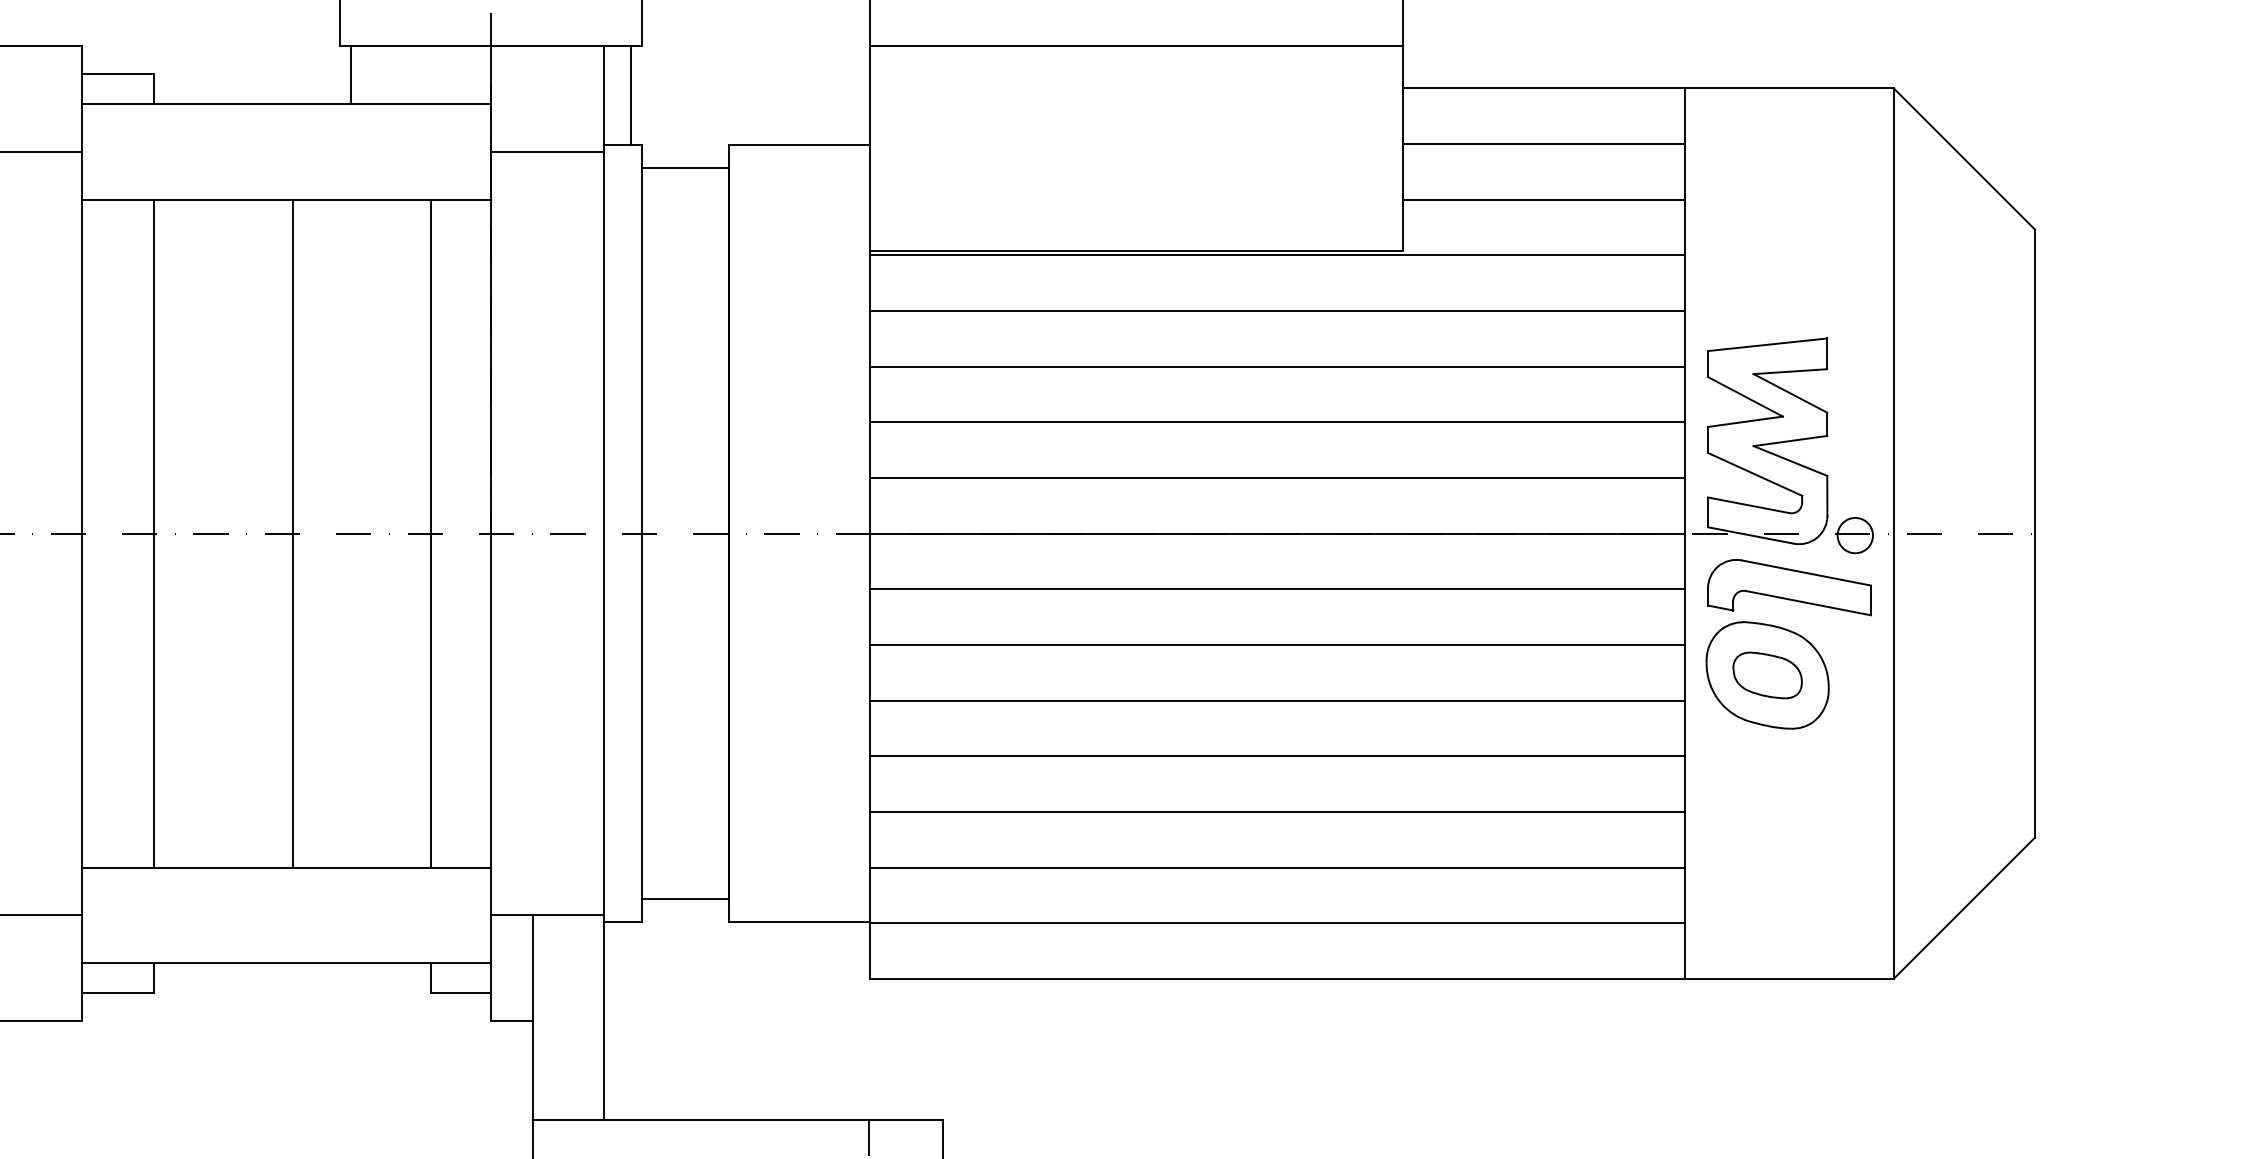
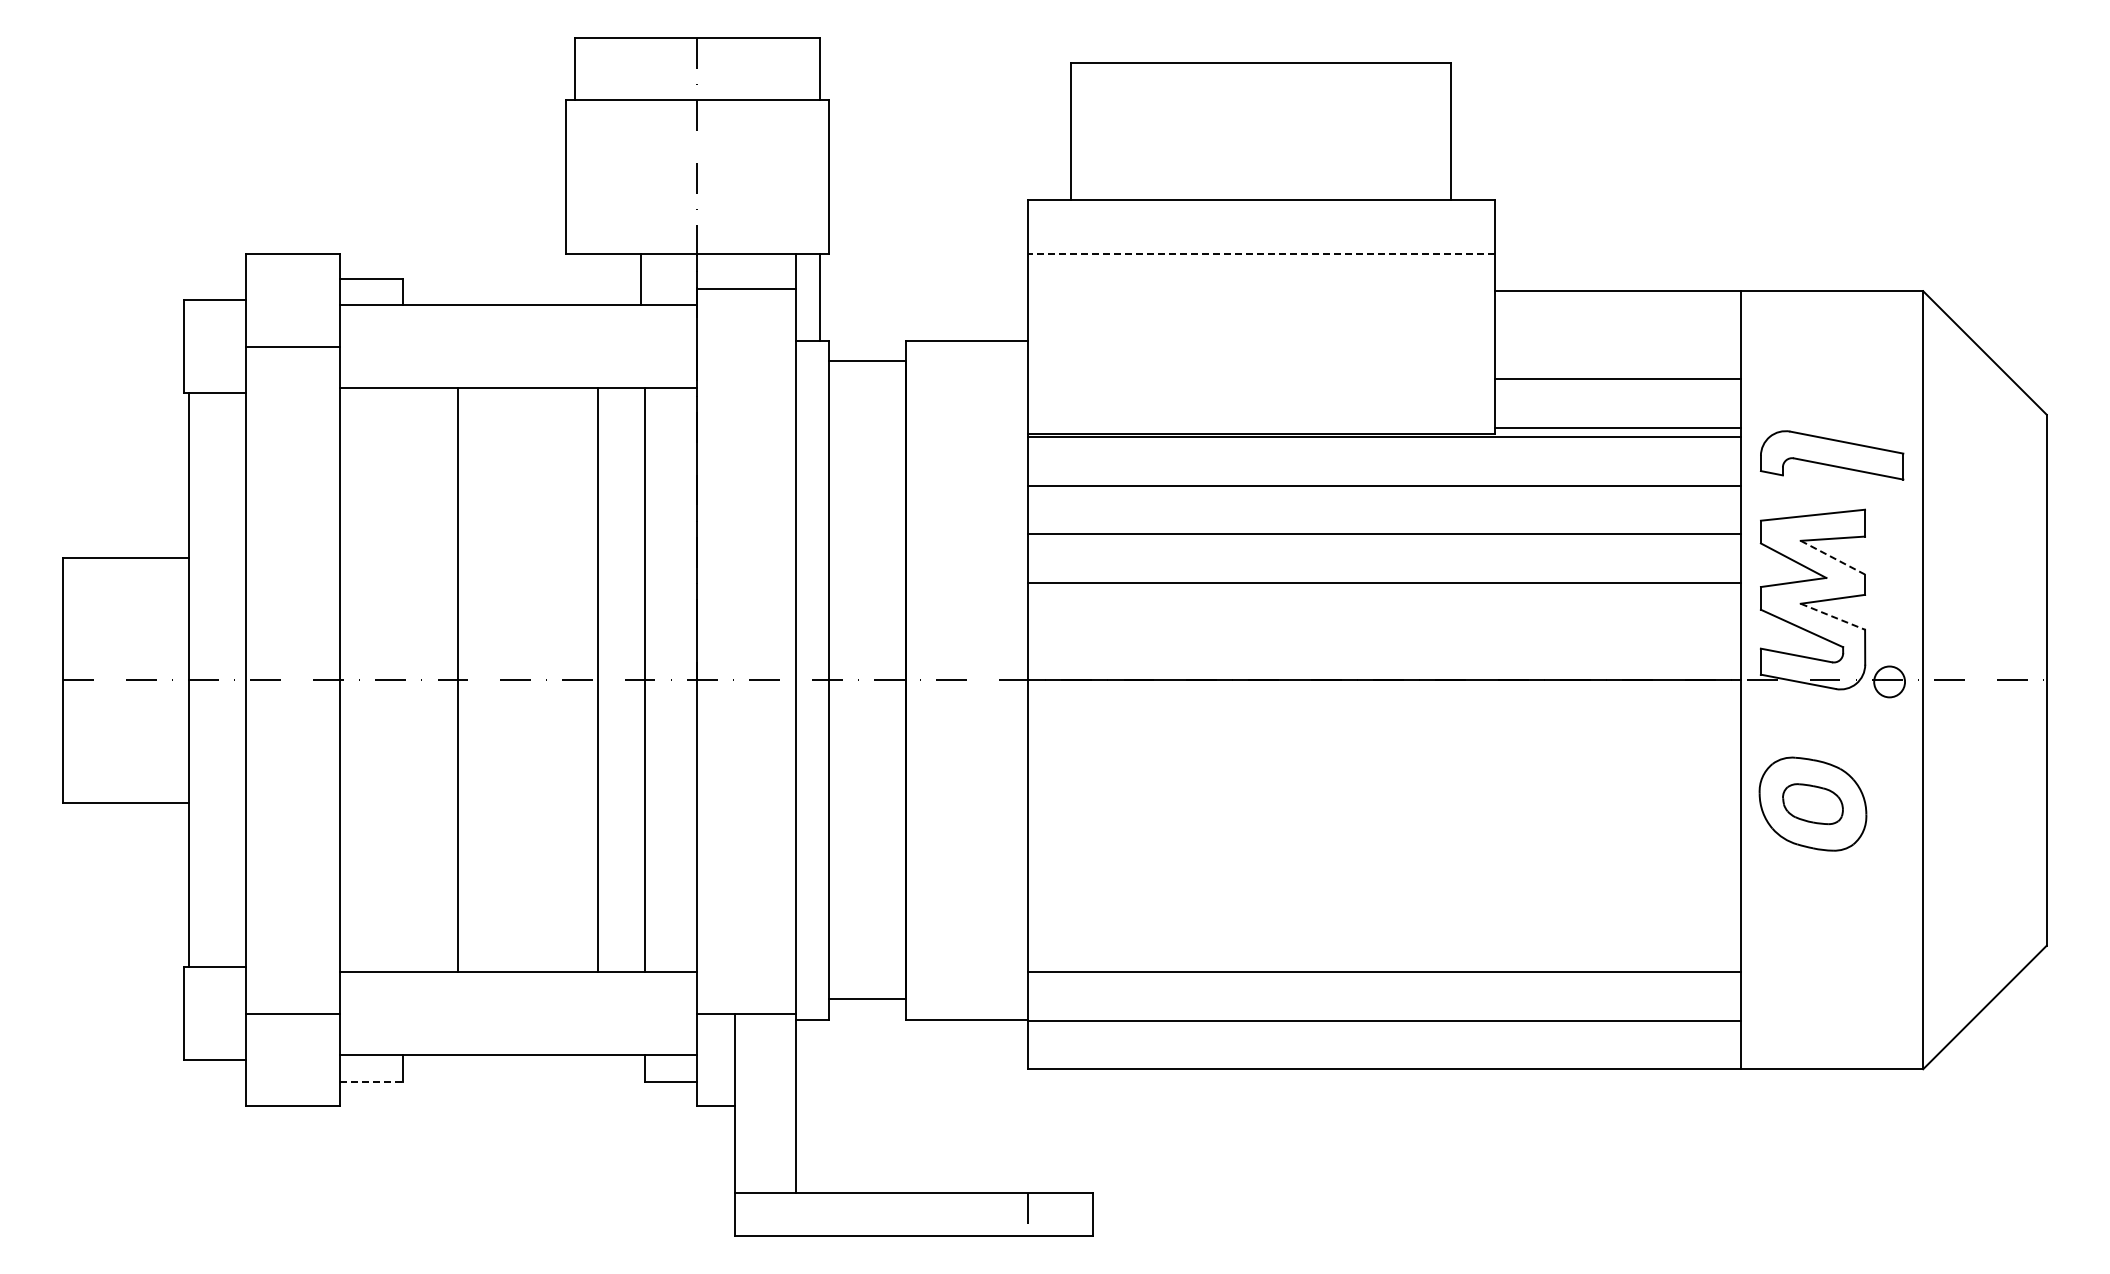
line: (1136, 45) -> (1261, 253), solid -> dashed
line: (350, 74) -> (640, 279), moved
line: (1543, 143) -> (1617, 378), moved
line: (547, 151) -> (746, 288), moved
line: (1543, 199) -> (1617, 428), moved
line: (1791, 393) -> (1833, 557), solid -> dashed
line: (1789, 460) -> (1832, 616), solid -> dashed
line: (1277, 477) -> (1384, 631), removed
line: (153, 533) -> (457, 680), moved
line: (292, 533) -> (598, 680), moved
part: (1789, 587) -> (1832, 455), moved
line: (1277, 588) -> (1384, 728), removed
line: (1277, 644) -> (1384, 777), removed
line: (1277, 701) -> (1384, 826), removed
line: (1277, 755) -> (1384, 874), removed
line: (1277, 812) -> (1384, 923), removed
line: (117, 992) -> (371, 1081), solid -> dashed

